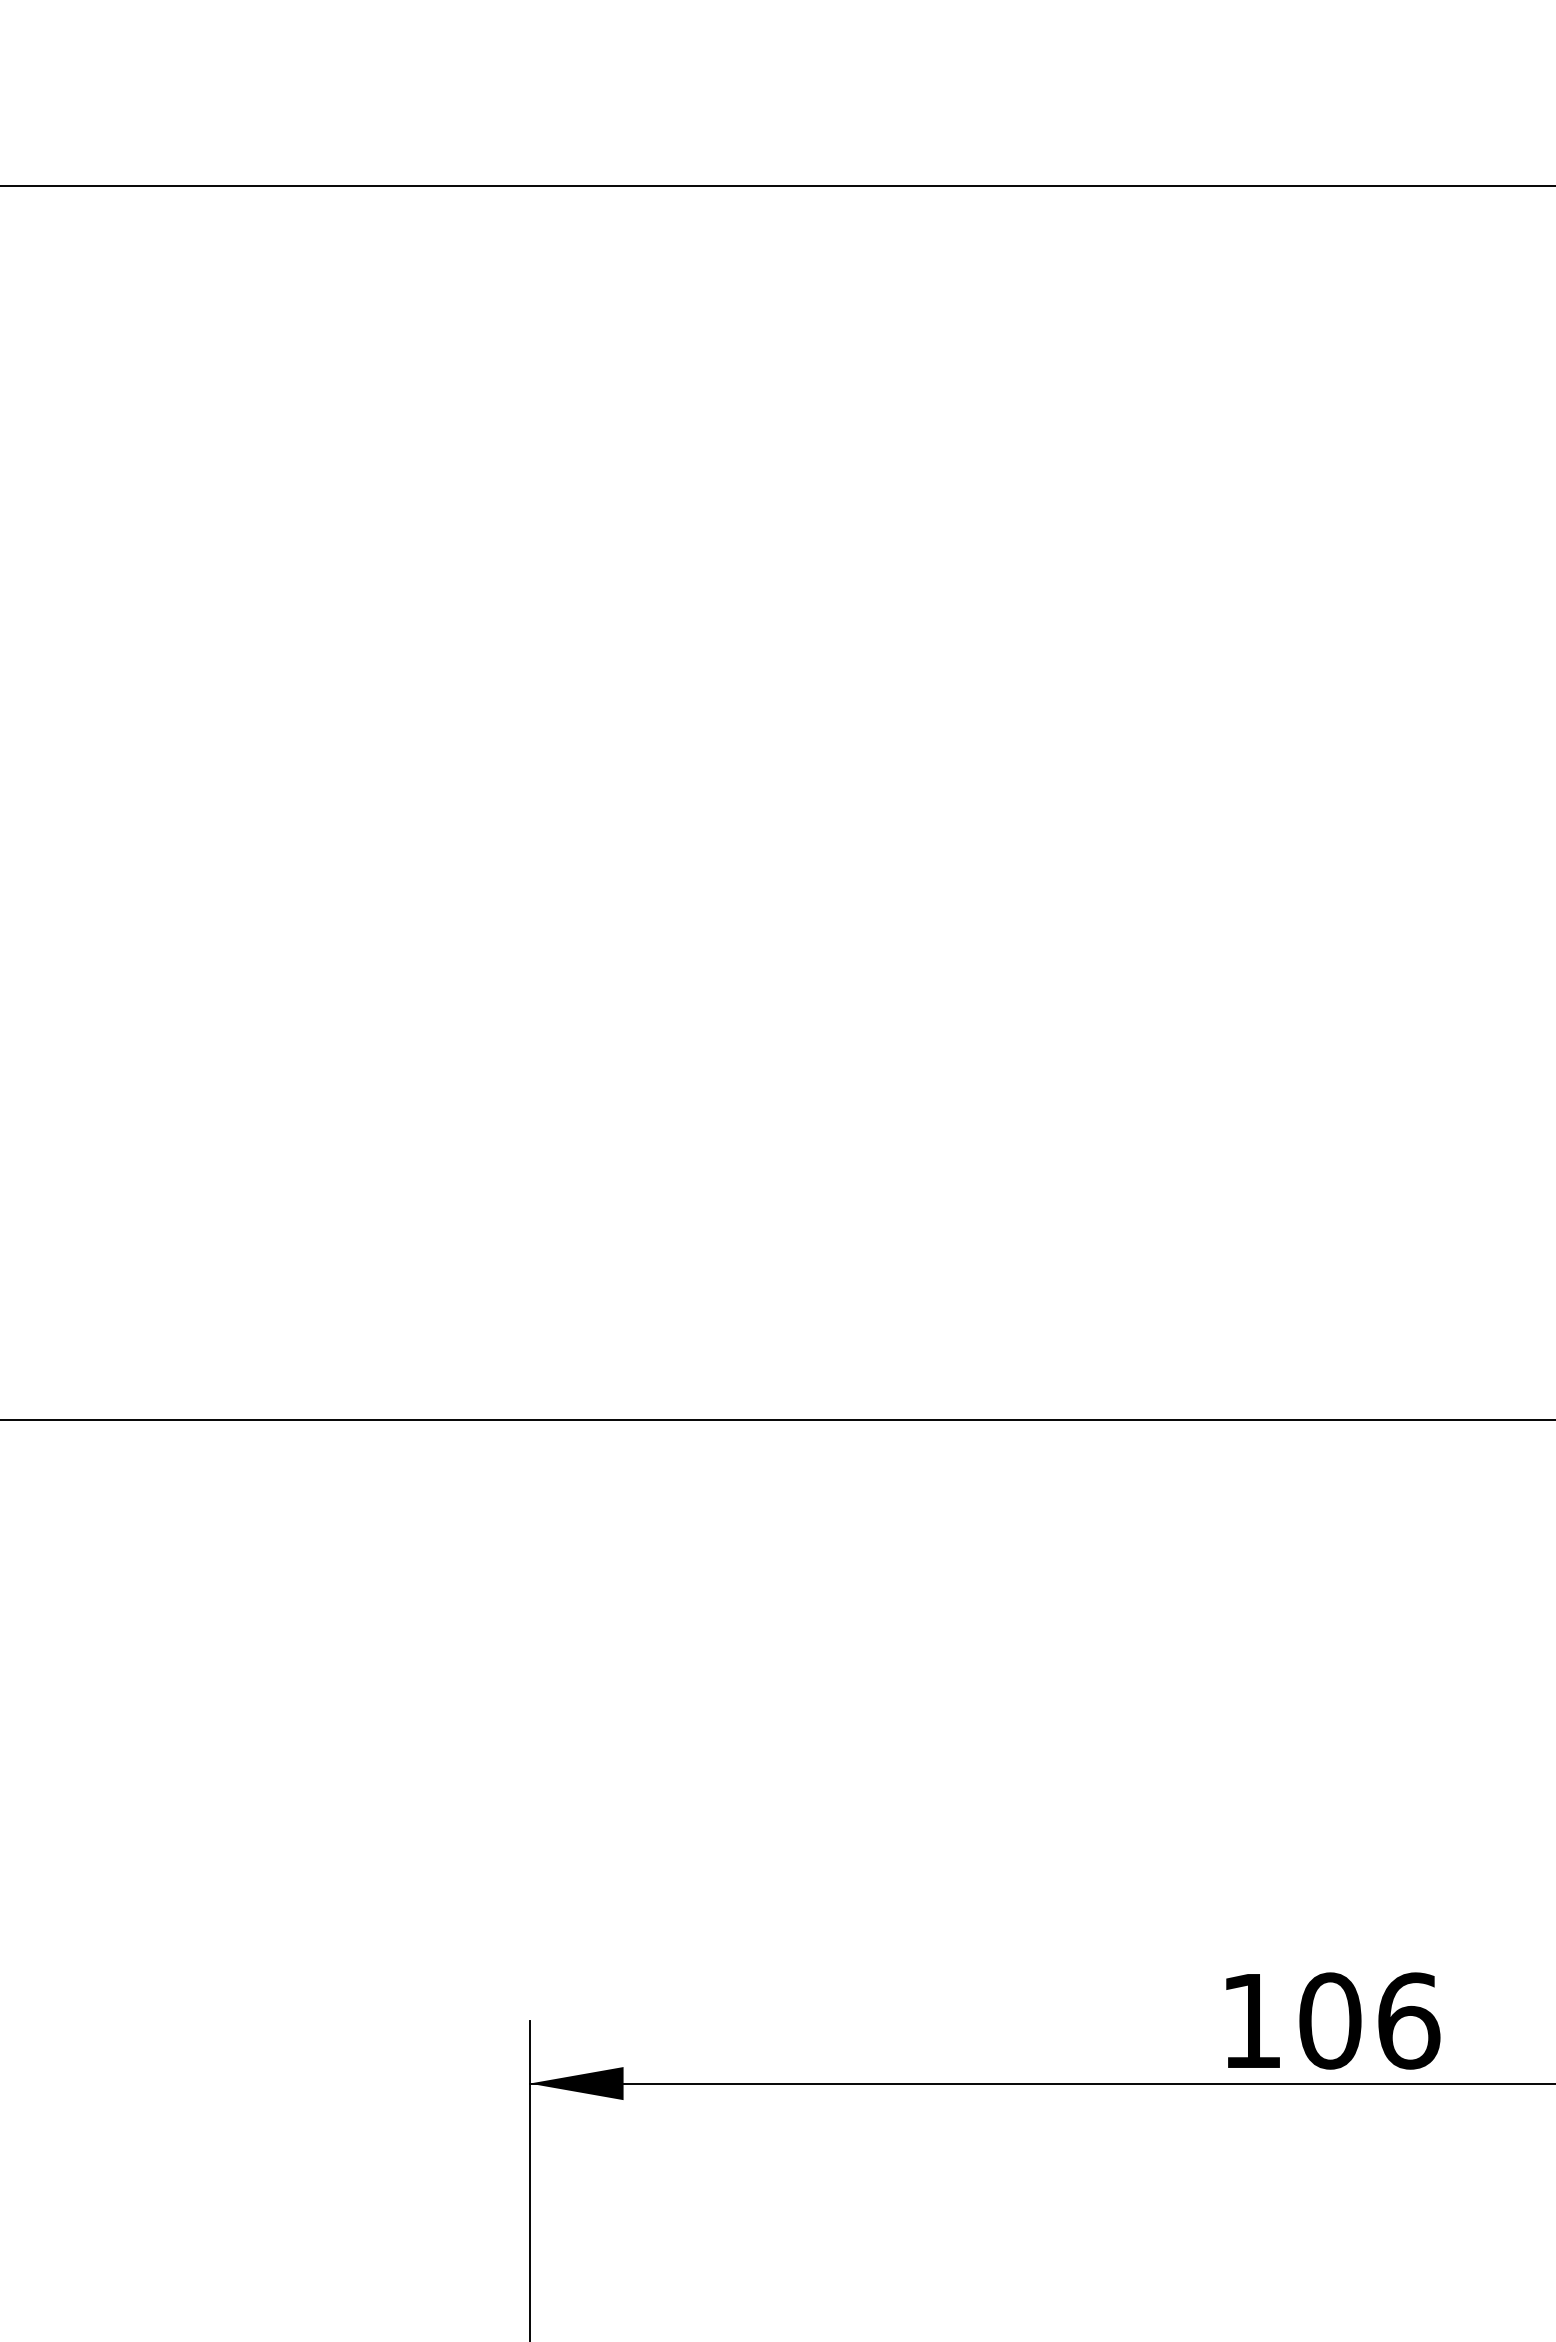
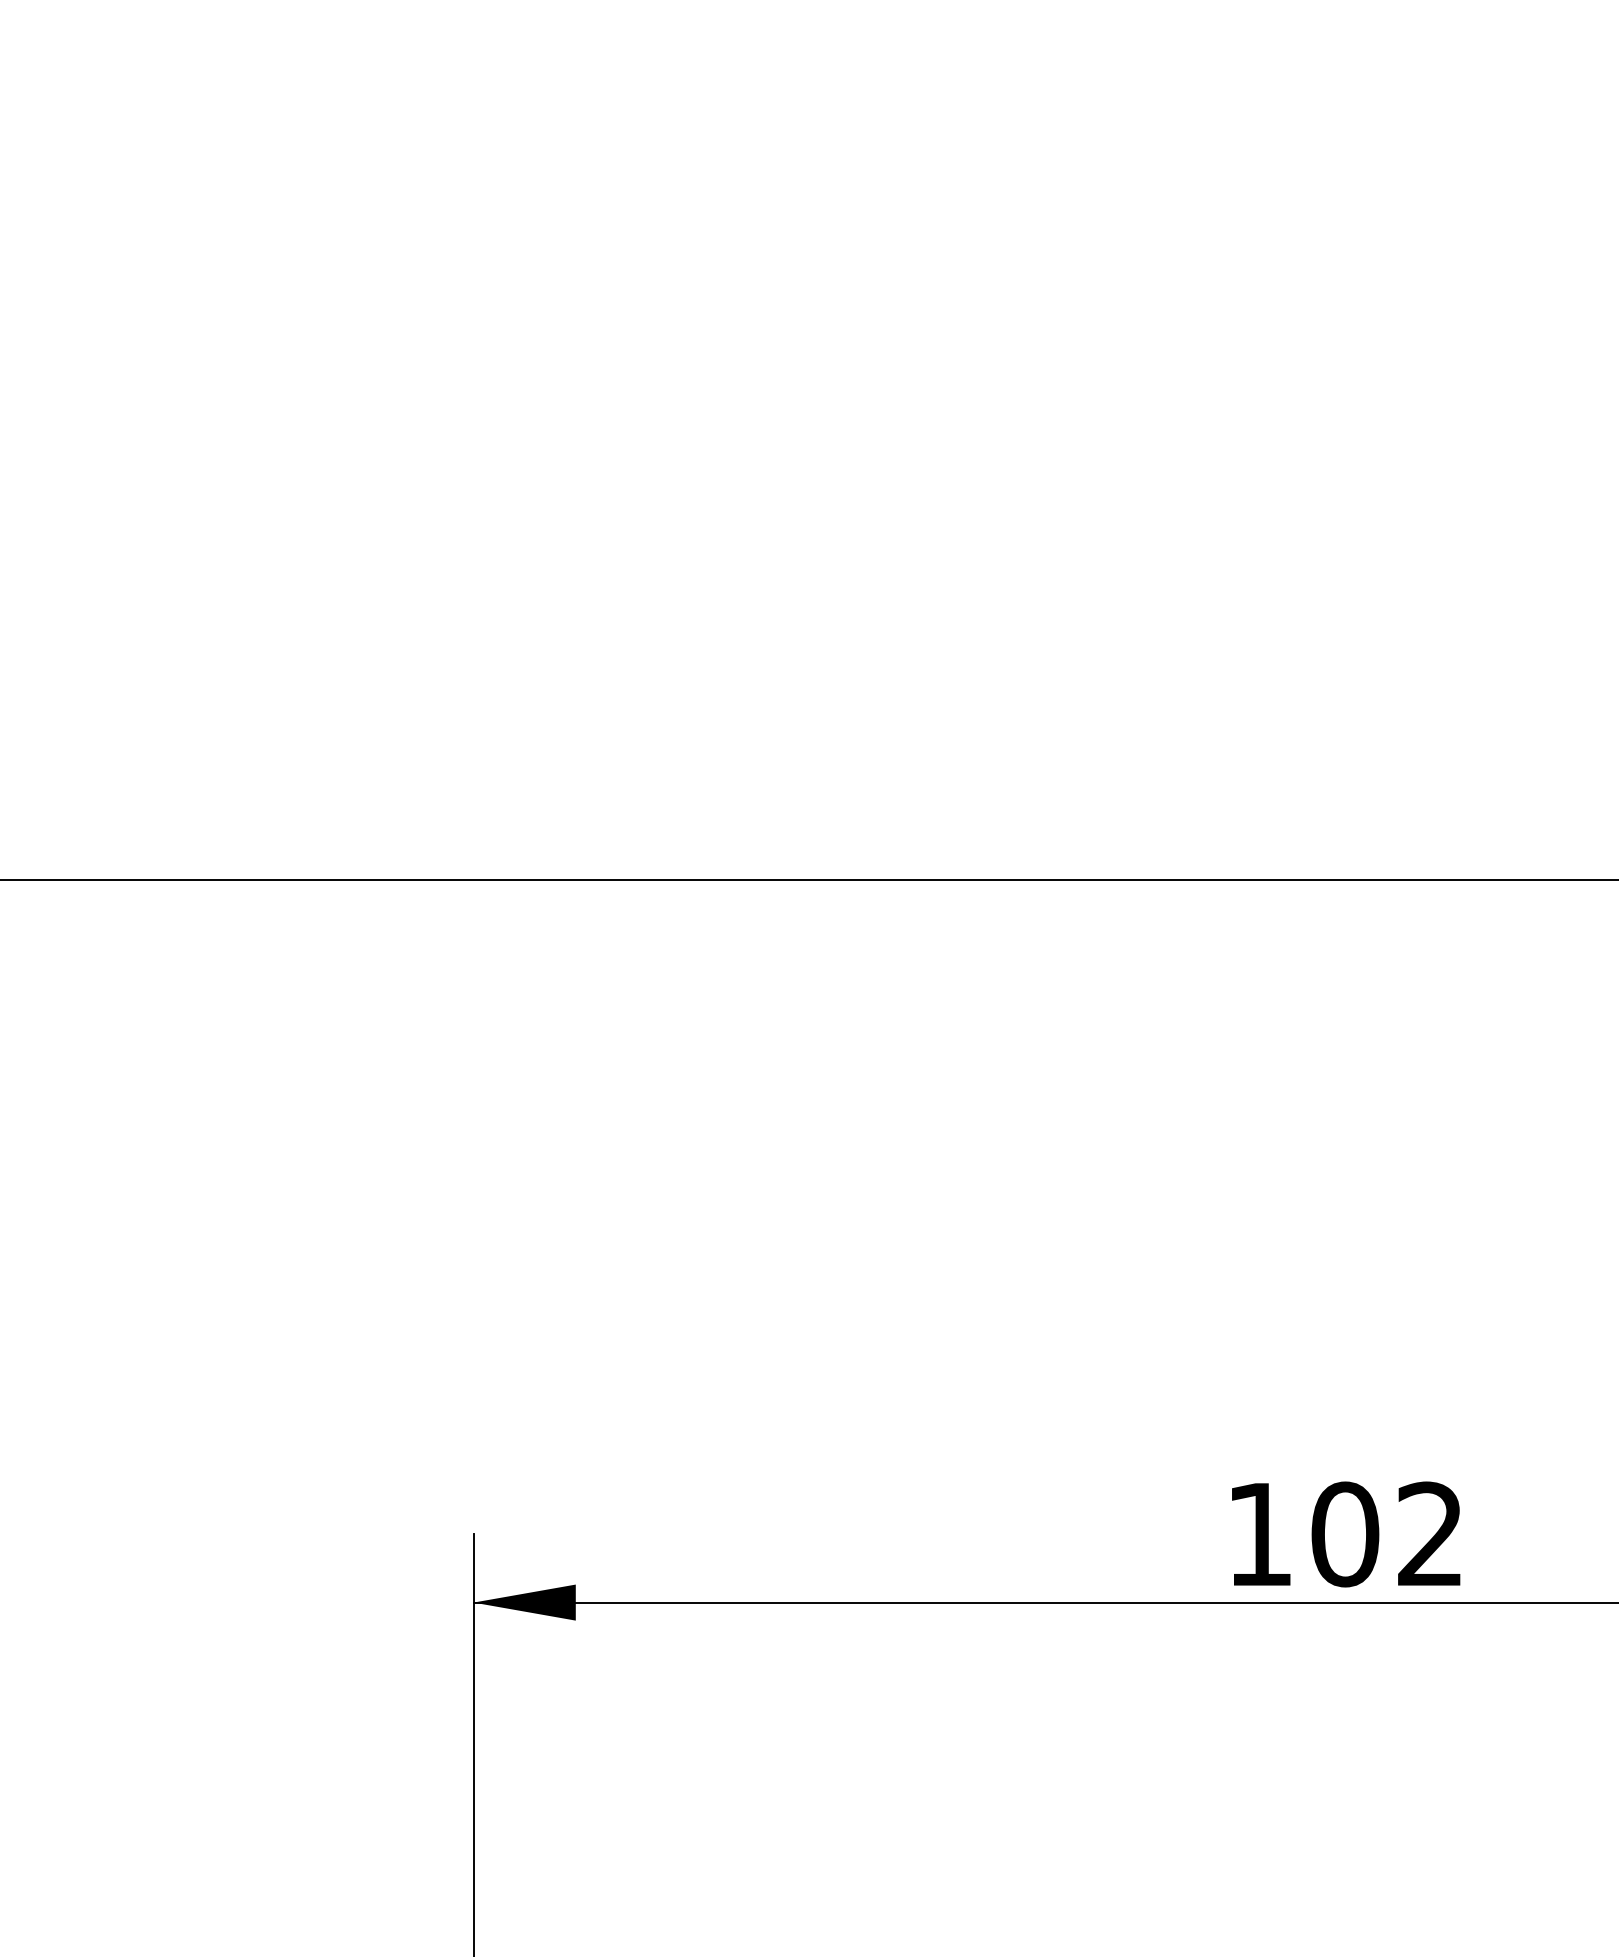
text: (1409, 2020) -> (1431, 1533), 106 -> 102

